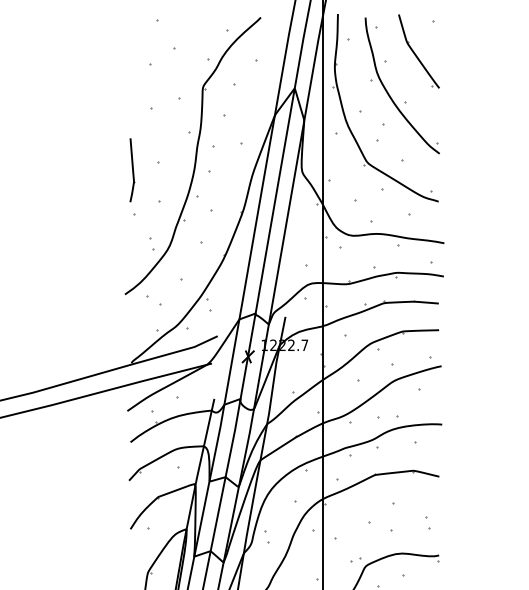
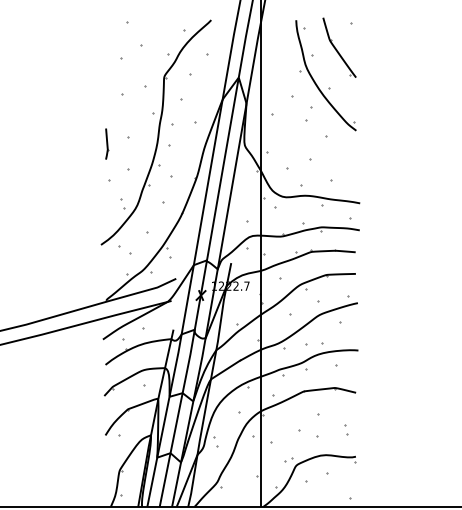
part: (347, 120) -> (281, 103), removed
part: (131, 169) -> (106, 143), size x0.6

